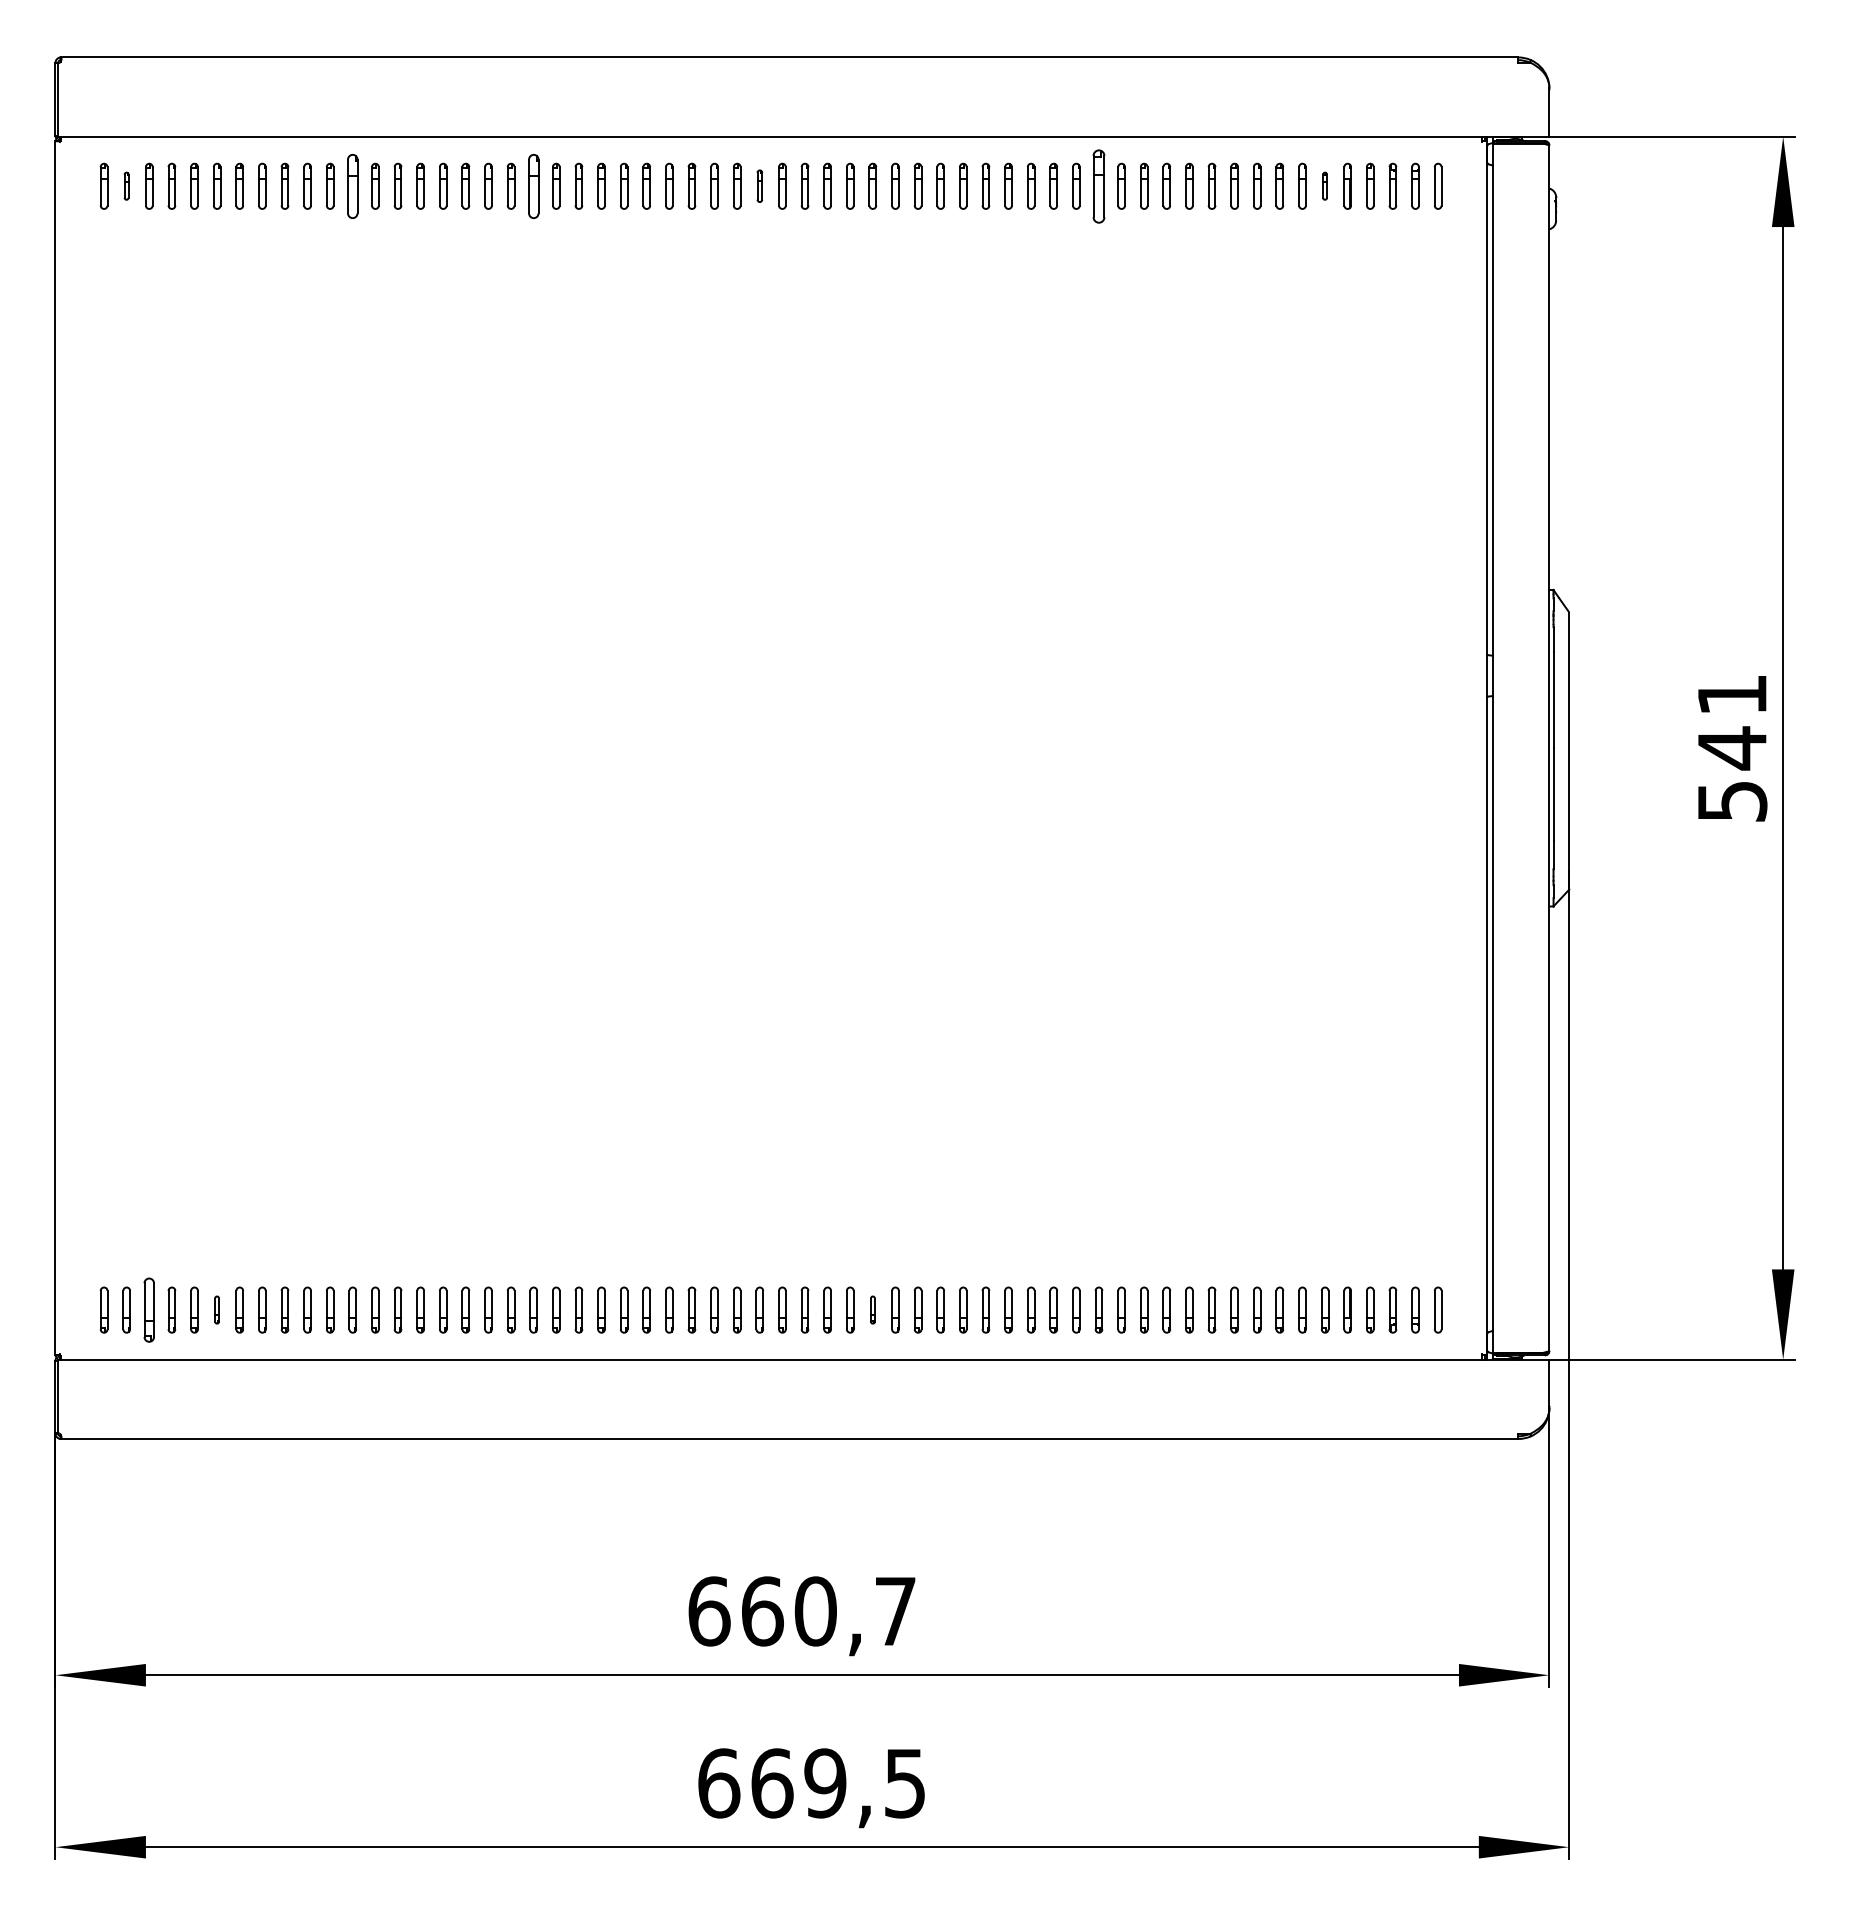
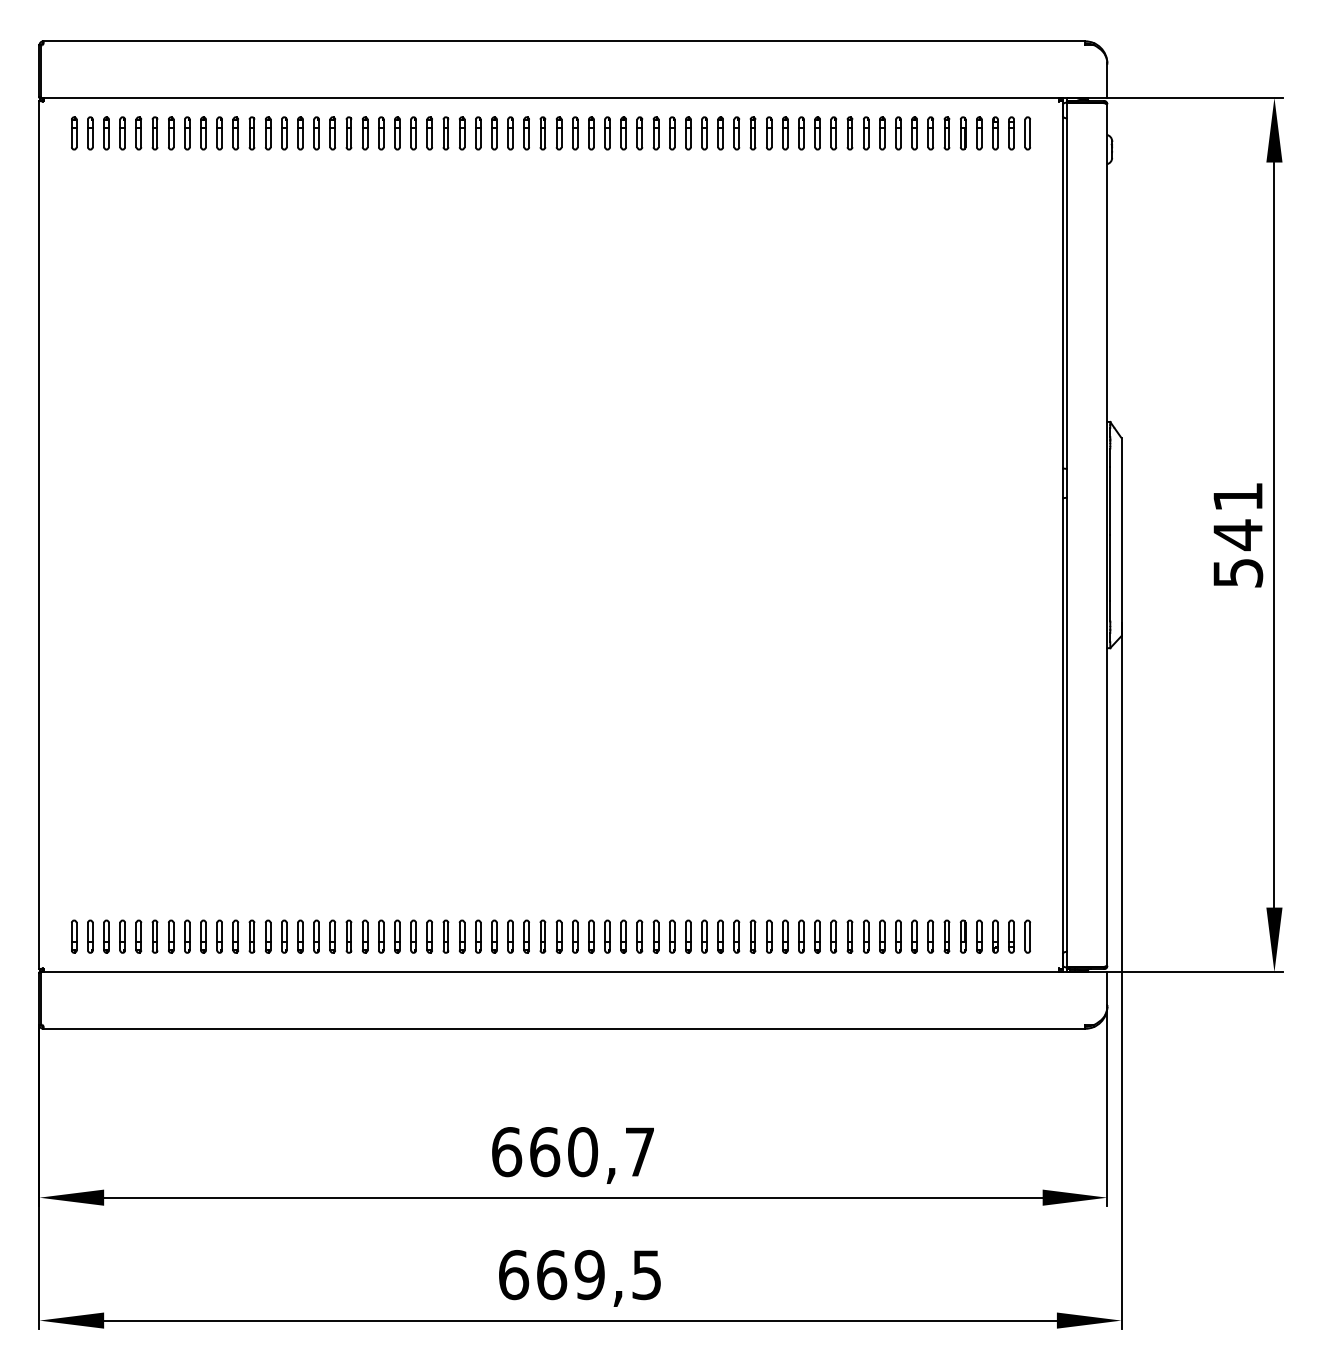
part: (126, 185) -> (90, 132), size x1.67
part: (352, 185) -> (251, 132), size x0.71
part: (533, 185) -> (381, 132), size x0.71
part: (759, 185) -> (542, 132), size x1.43
part: (1098, 185) -> (785, 132), size x0.62
part: (1324, 185) -> (946, 132), size x1.67
part: (149, 1309) -> (106, 936), size x0.71
part: (216, 1309) -> (154, 936), size x1.67
part: (872, 1309) -> (623, 936), size x1.67

